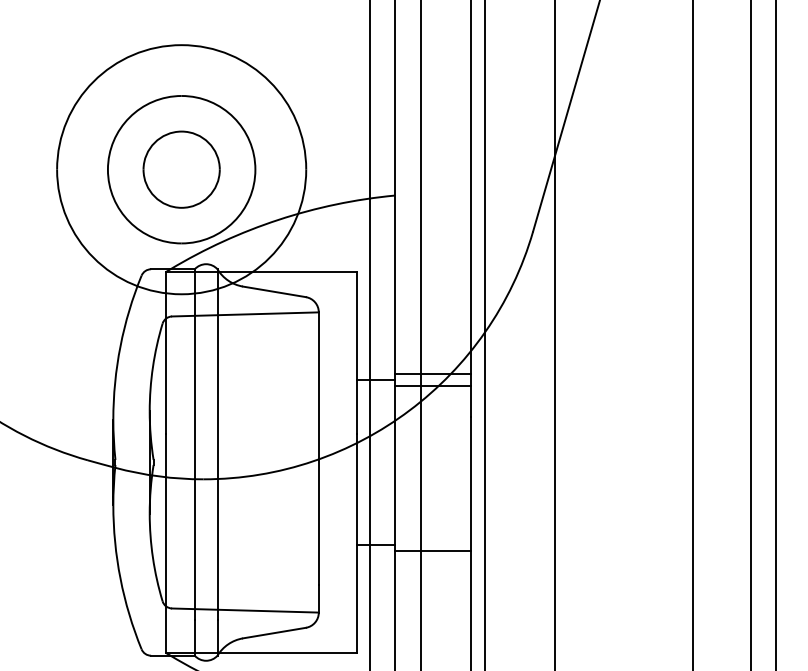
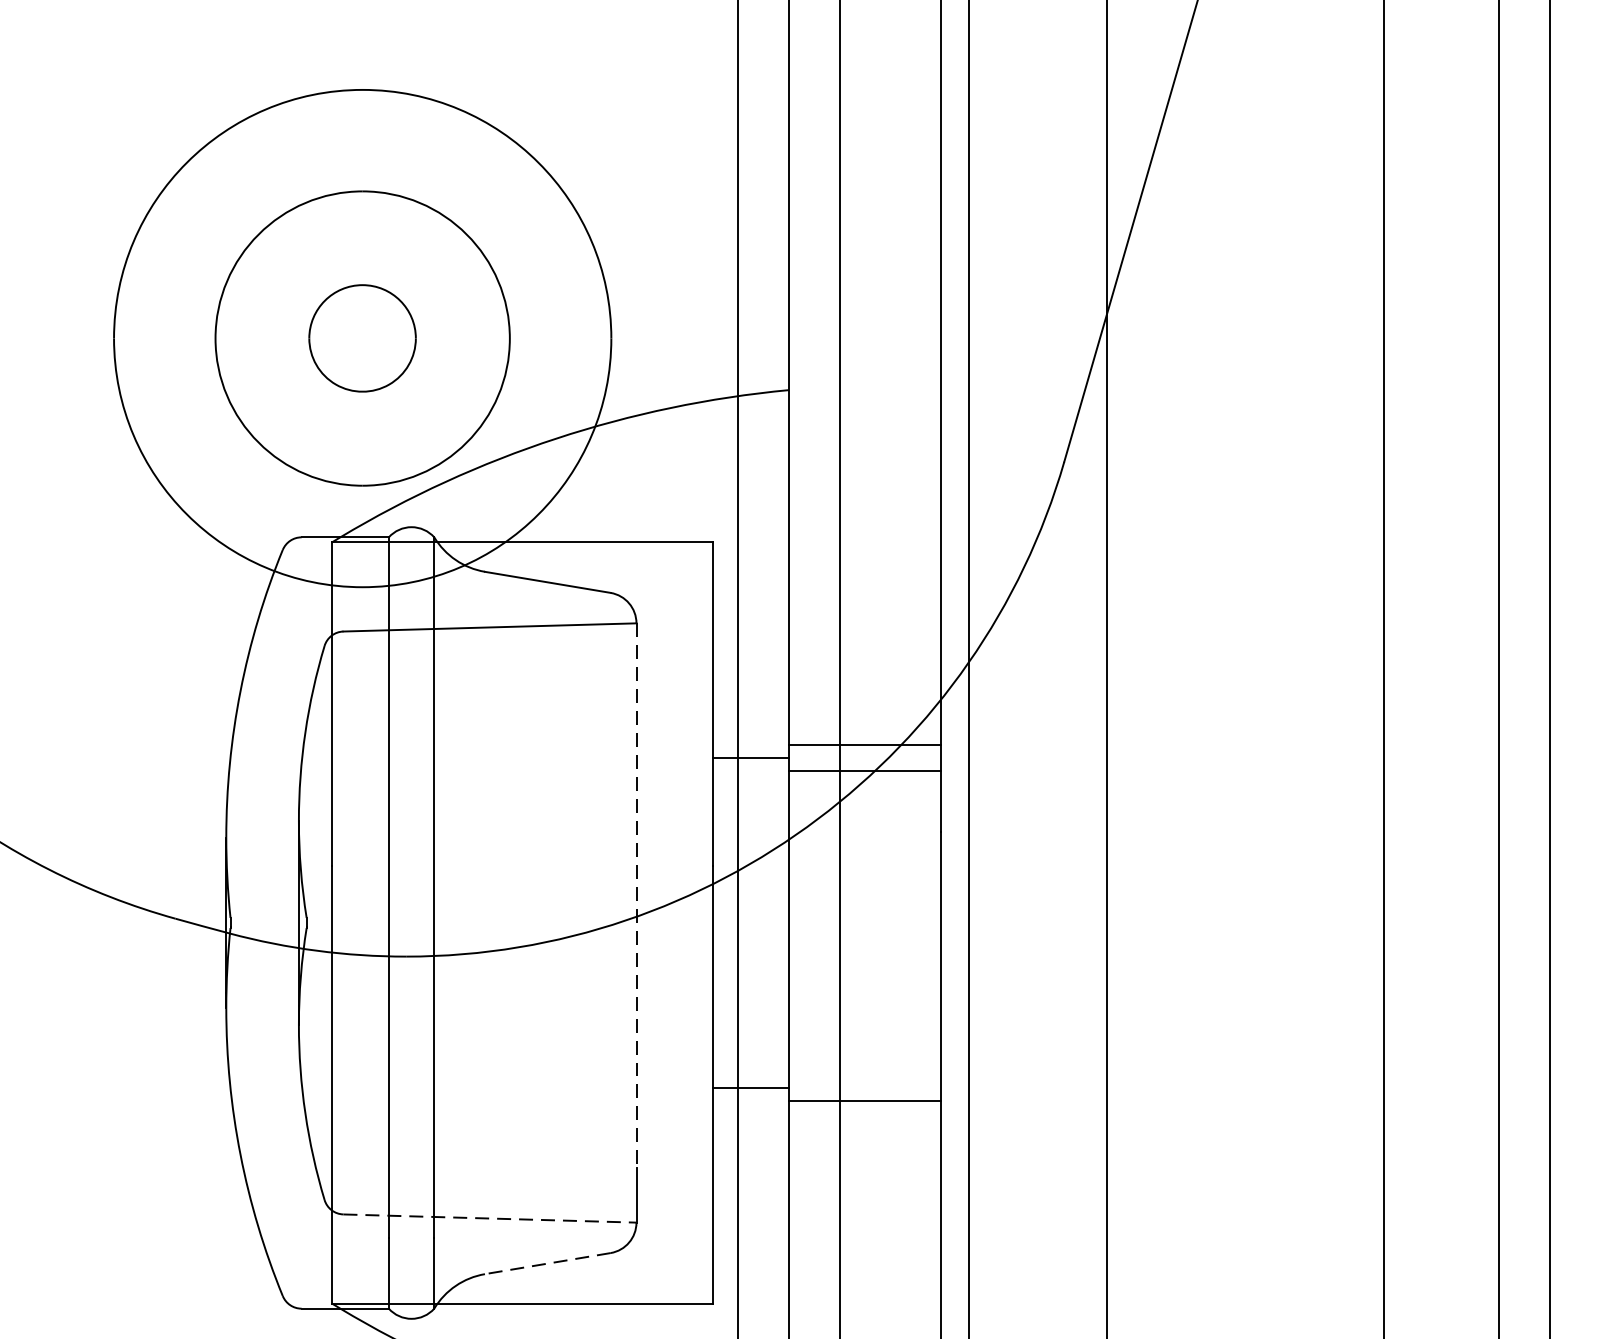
part: (181, 169) -> (362, 338), size x0.7
line: (318, 449) -> (635, 897), solid -> dashed
line: (245, 610) -> (490, 1218), solid -> dashed
line: (274, 633) -> (547, 1264), solid -> dashed

